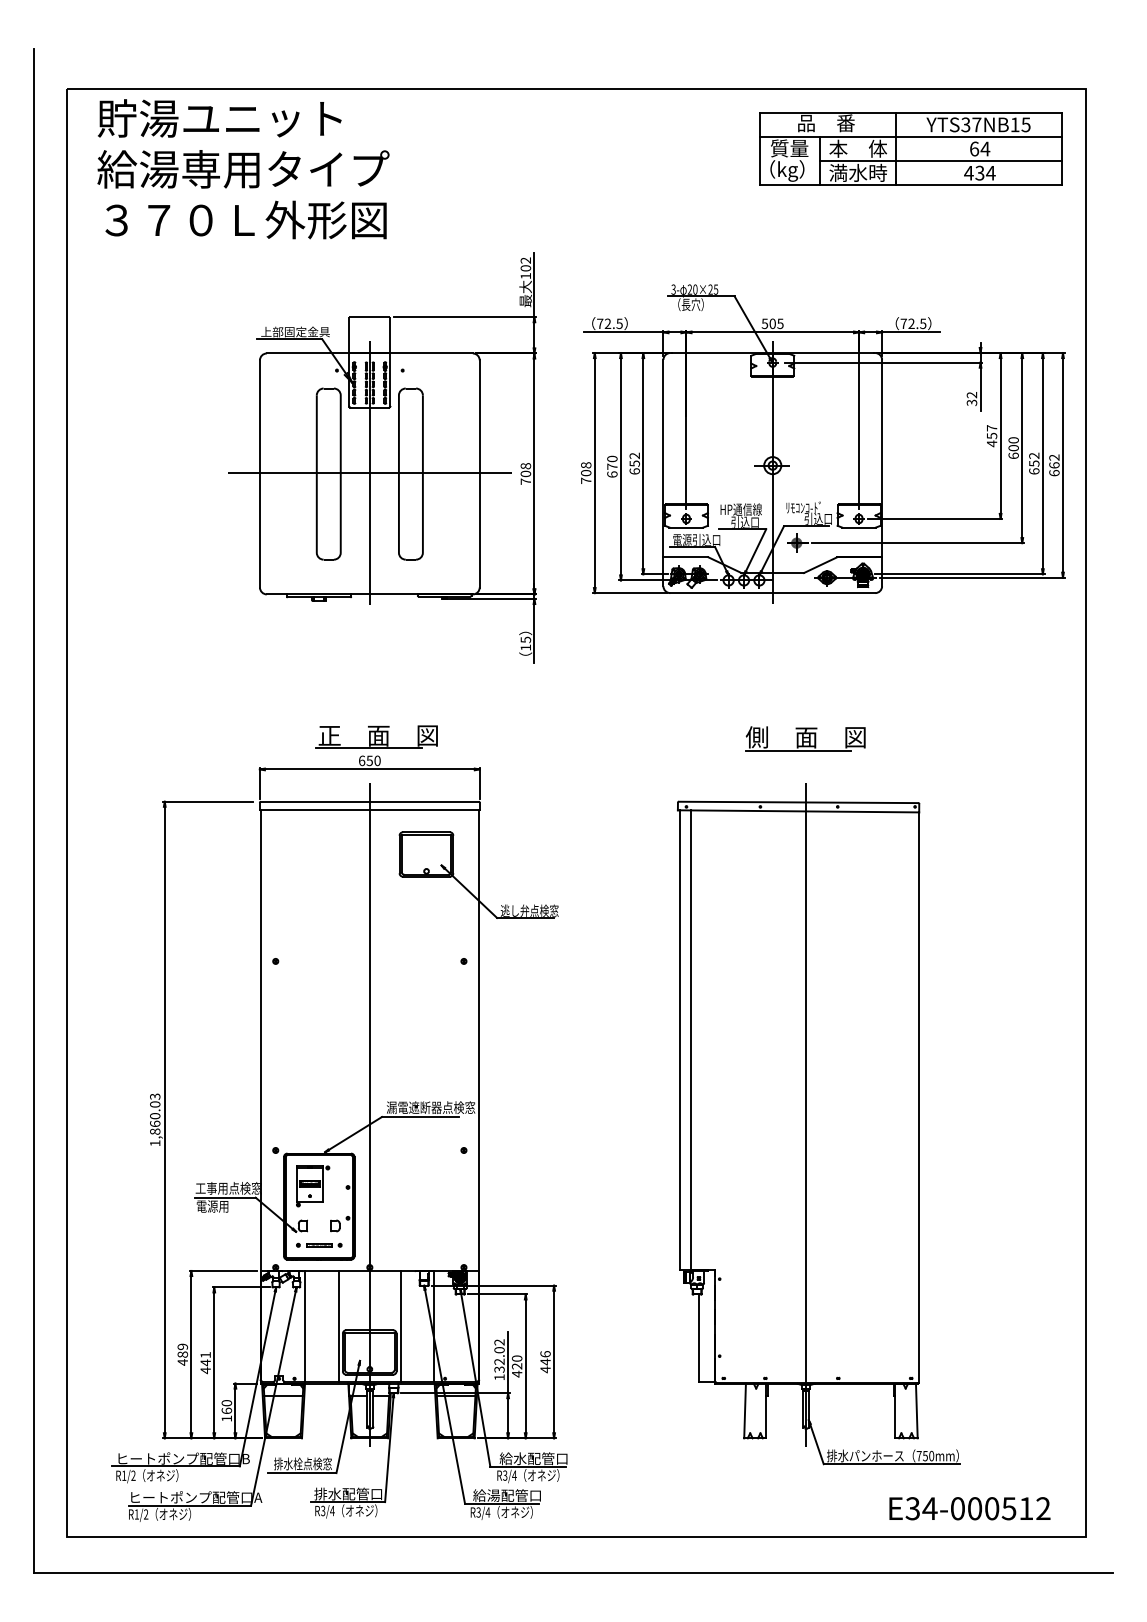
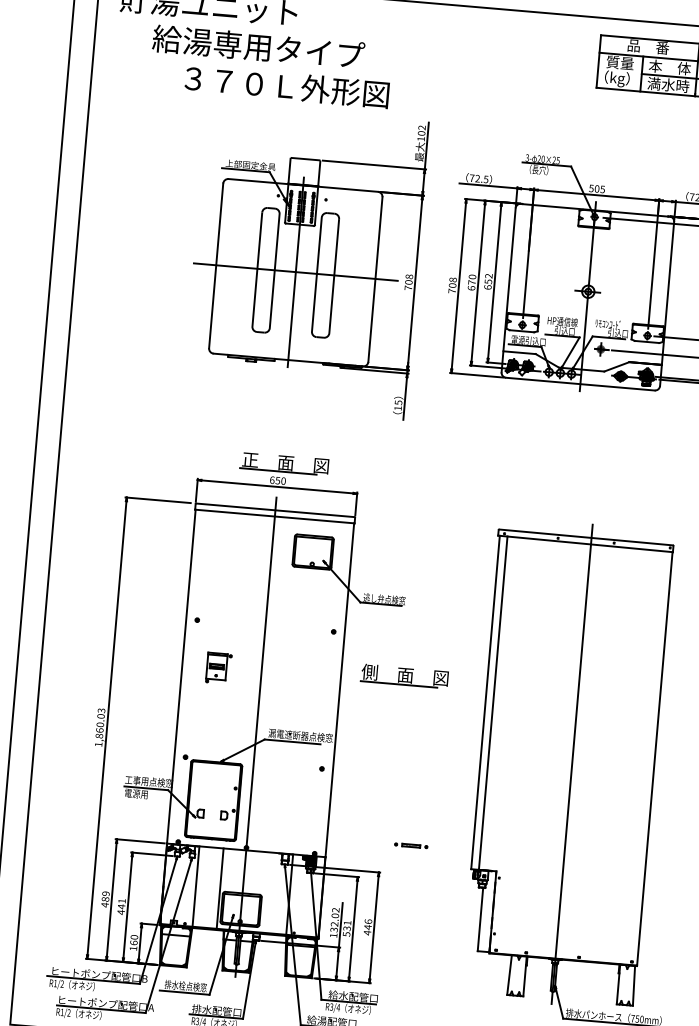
text: (243, 169) -> (258, 47), moved
text: (245, 219) -> (286, 86), moved
part: (805, 738) -> (404, 676), moved
part: (313, 1186) -> (219, 668), moved
part: (319, 1244) -> (411, 845), moved
line: (401, 1325) -> (265, 891), removed
text: (516, 1366) -> (346, 928), 420 -> 531

